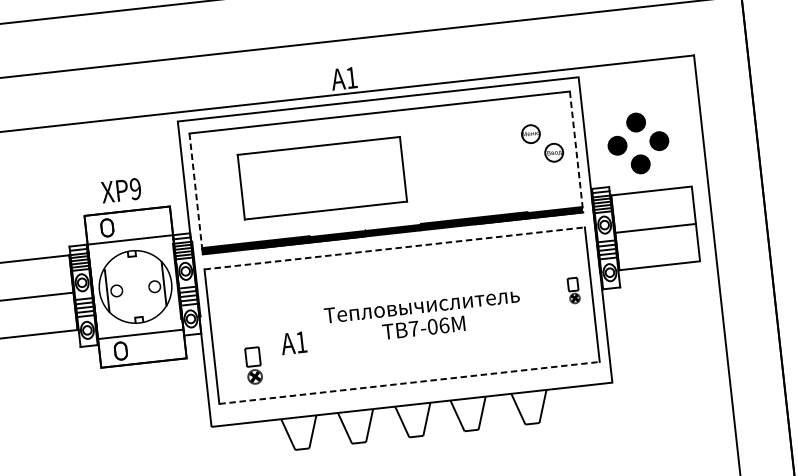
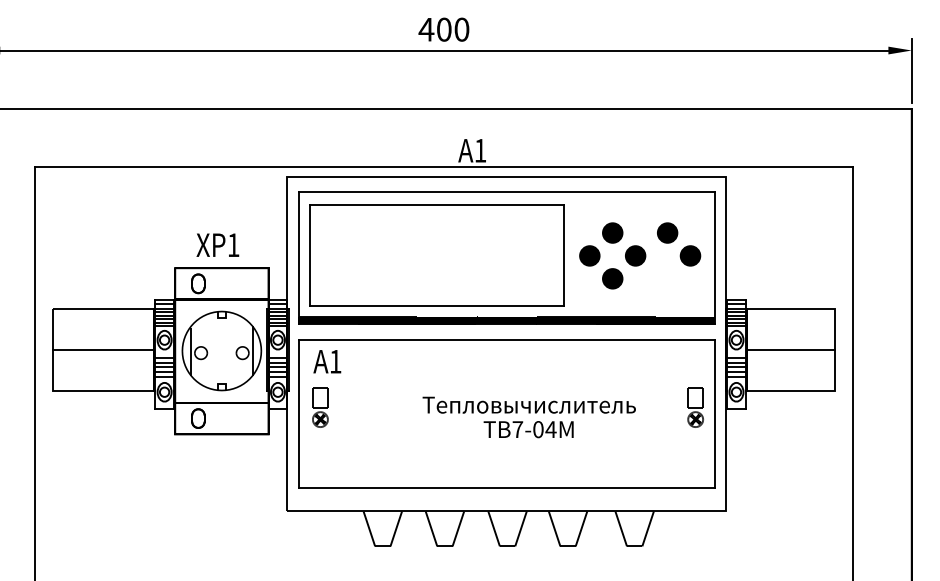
part: (636, 132) -> (612, 243), moved
fill: (530, 133) -> (667, 232), added
fill: (554, 152) -> (690, 255), added
line: (576, 152) -> (714, 258), dashed -> solid
part: (322, 178) -> (436, 255), size x1.43
text: (135, 189) -> (233, 245), XP9 -> XP1
line: (196, 194) -> (298, 258), dashed -> solid
line: (395, 248) -> (507, 340), dashed -> solid
part: (574, 290) -> (695, 407), size x1.43
text: (443, 325) -> (550, 429), 7-06M -> 7-04M
text: (294, 342) -> (327, 361), moved
part: (253, 365) -> (320, 407), moved
line: (410, 382) -> (507, 487), dashed -> solid

